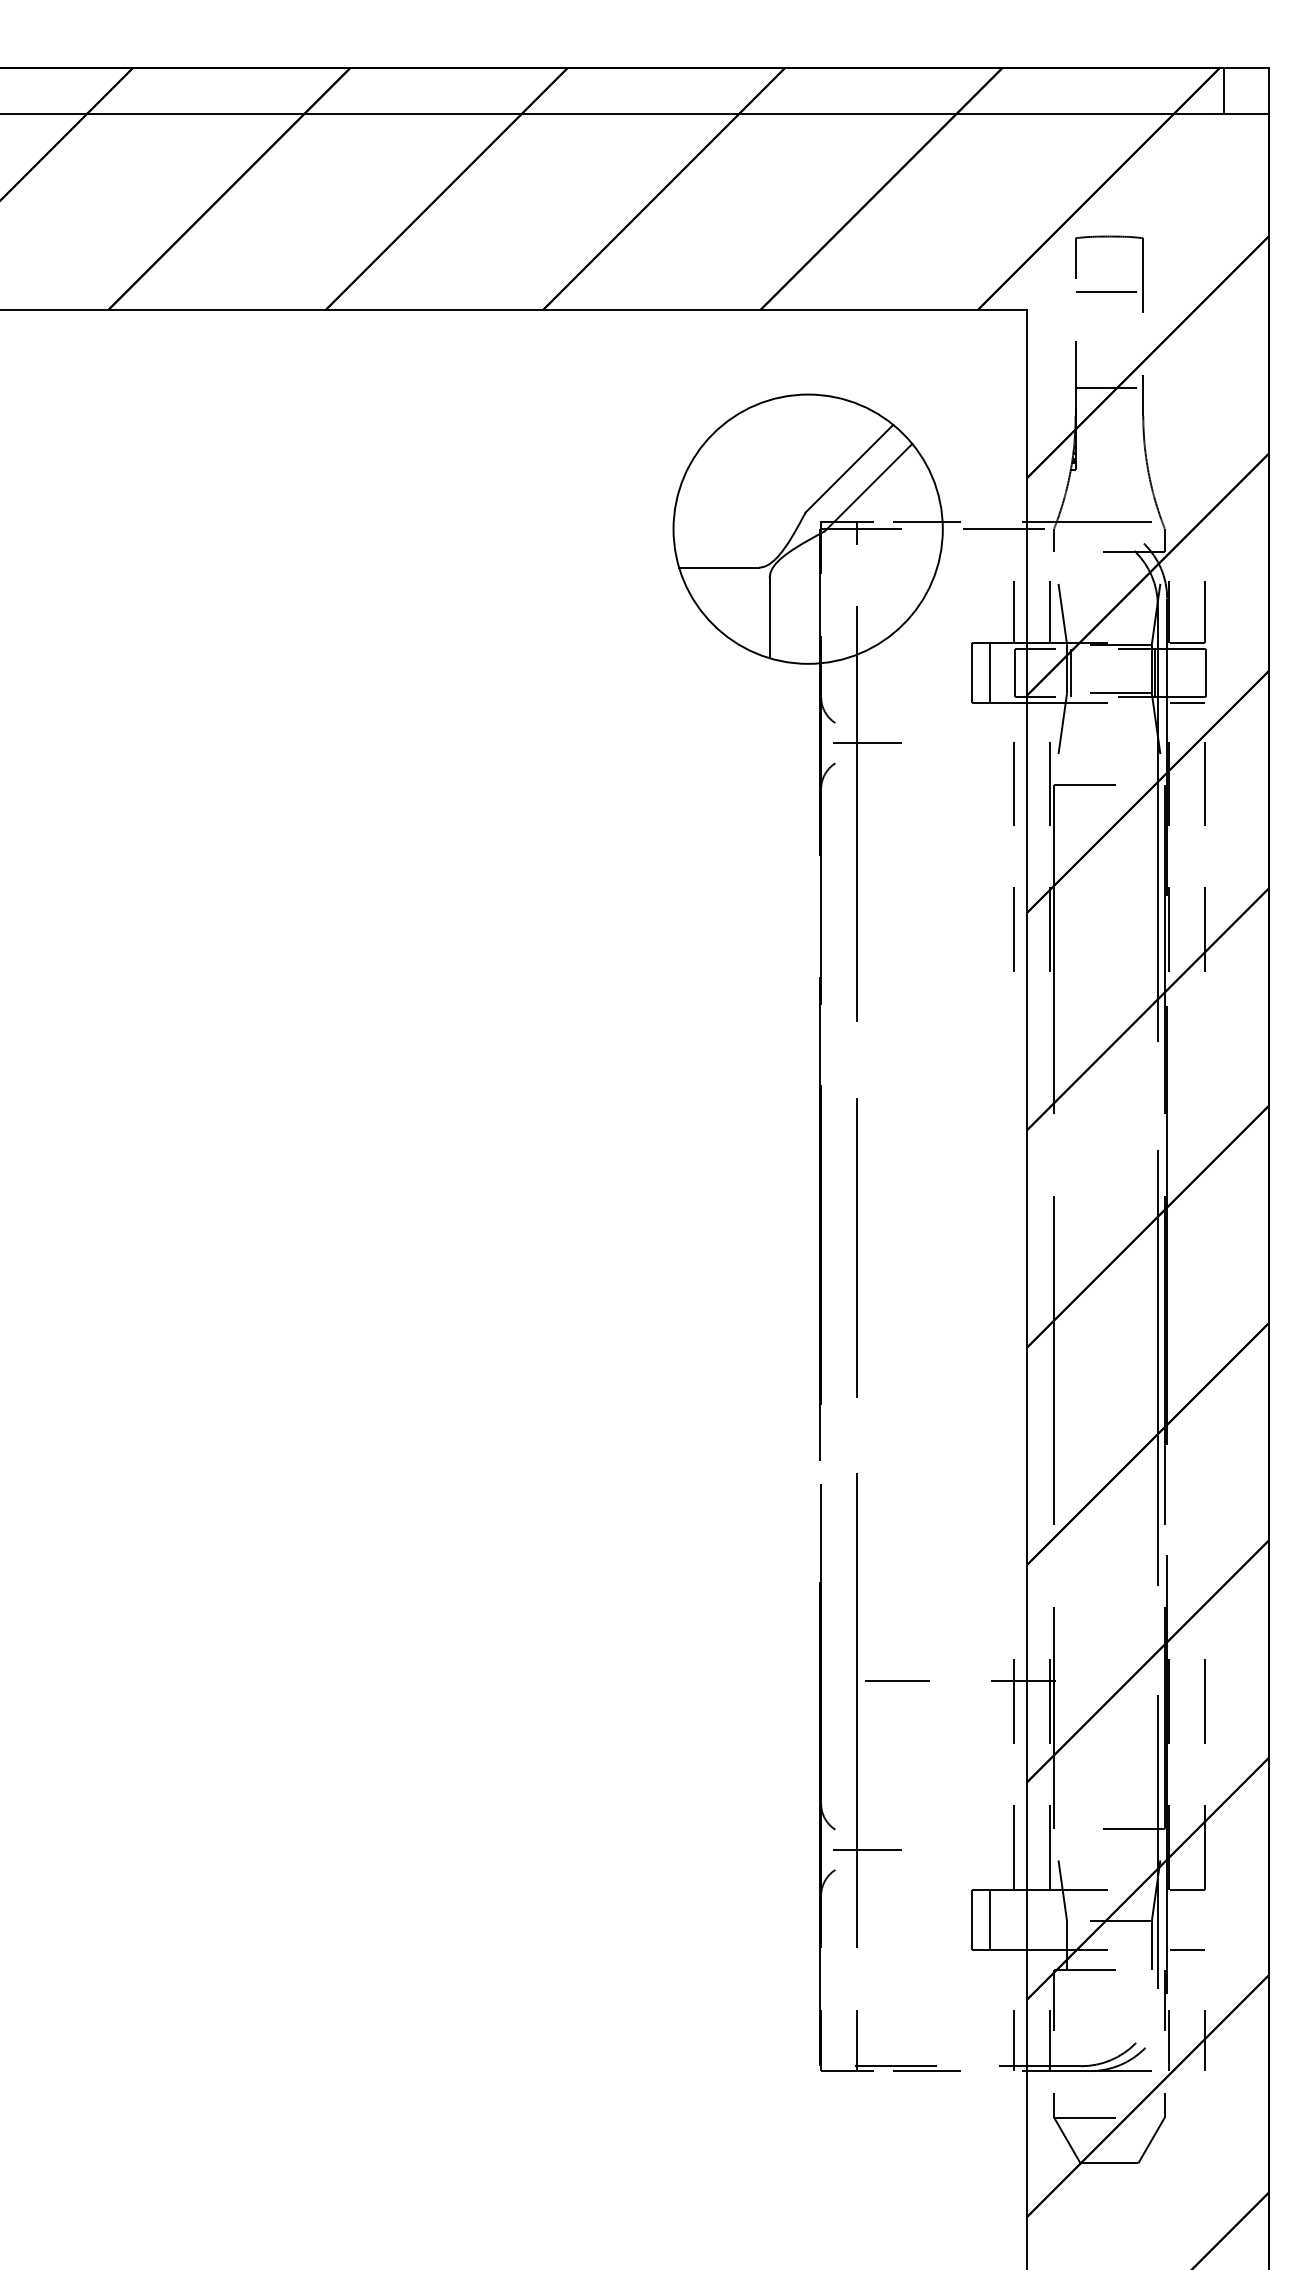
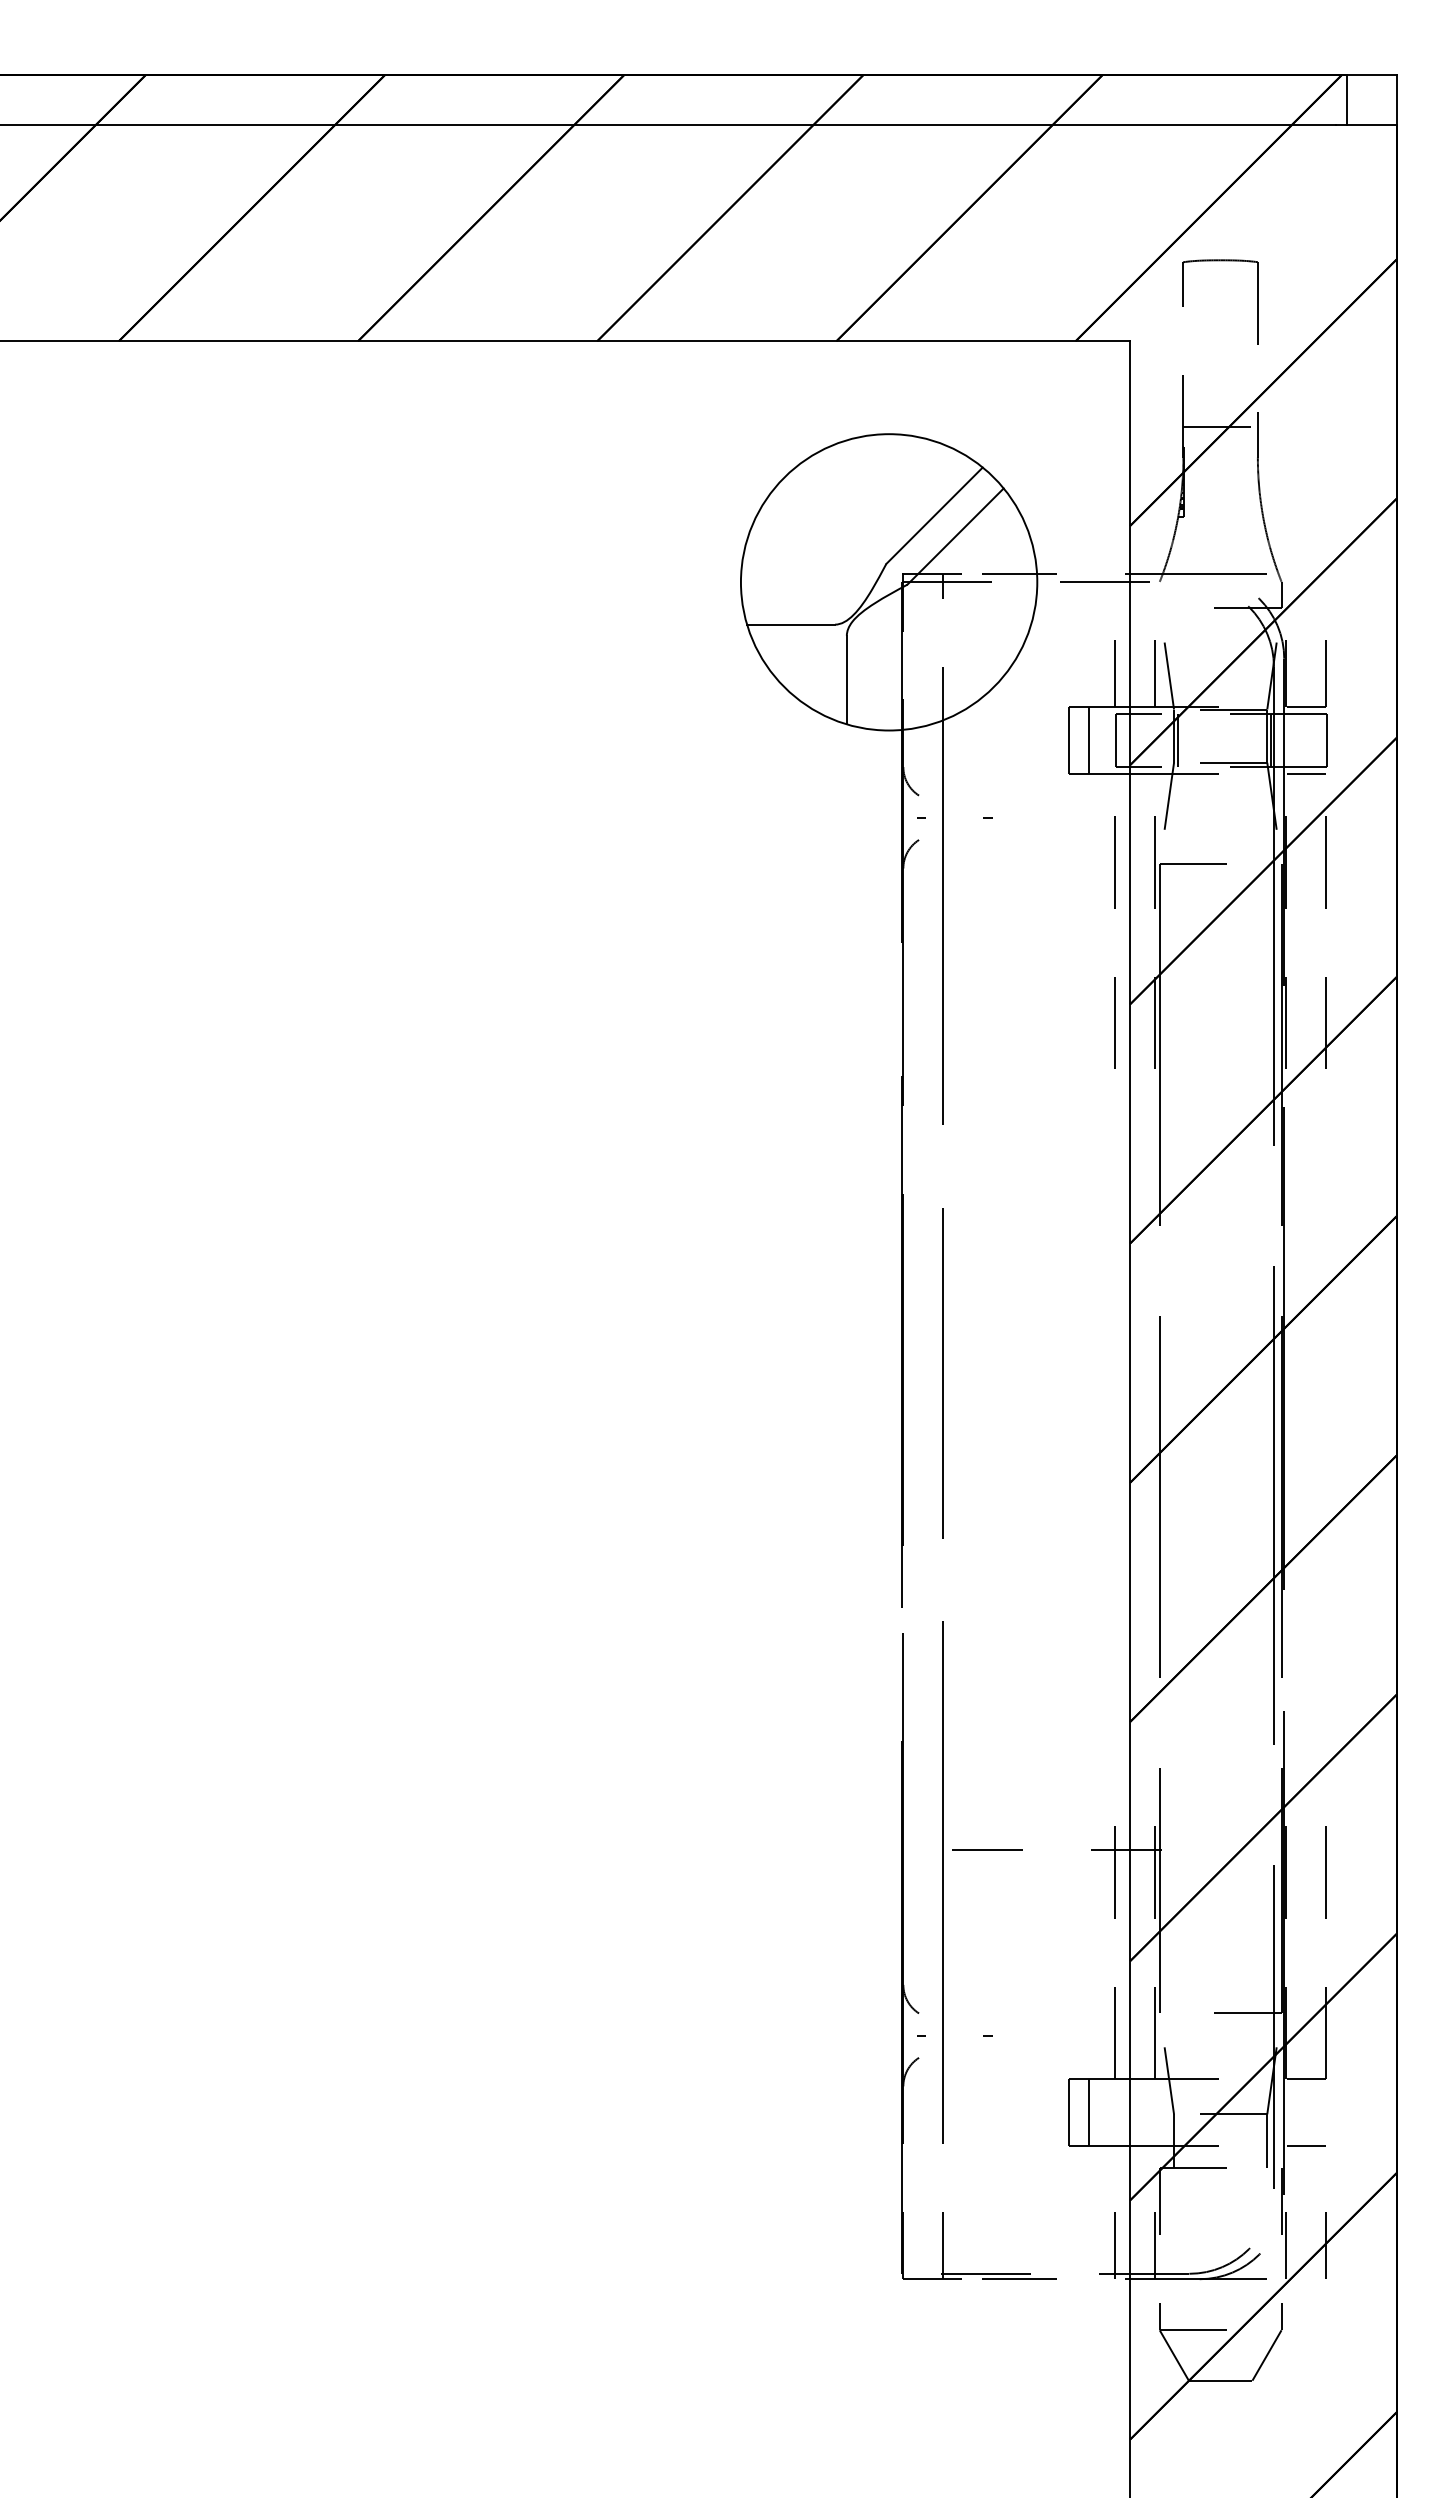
line: (1109, 292) -> (1220, 321), removed
line: (1053, 540) -> (1159, 594), removed
line: (867, 742) -> (954, 817), removed
line: (867, 1849) -> (954, 2035), removed

